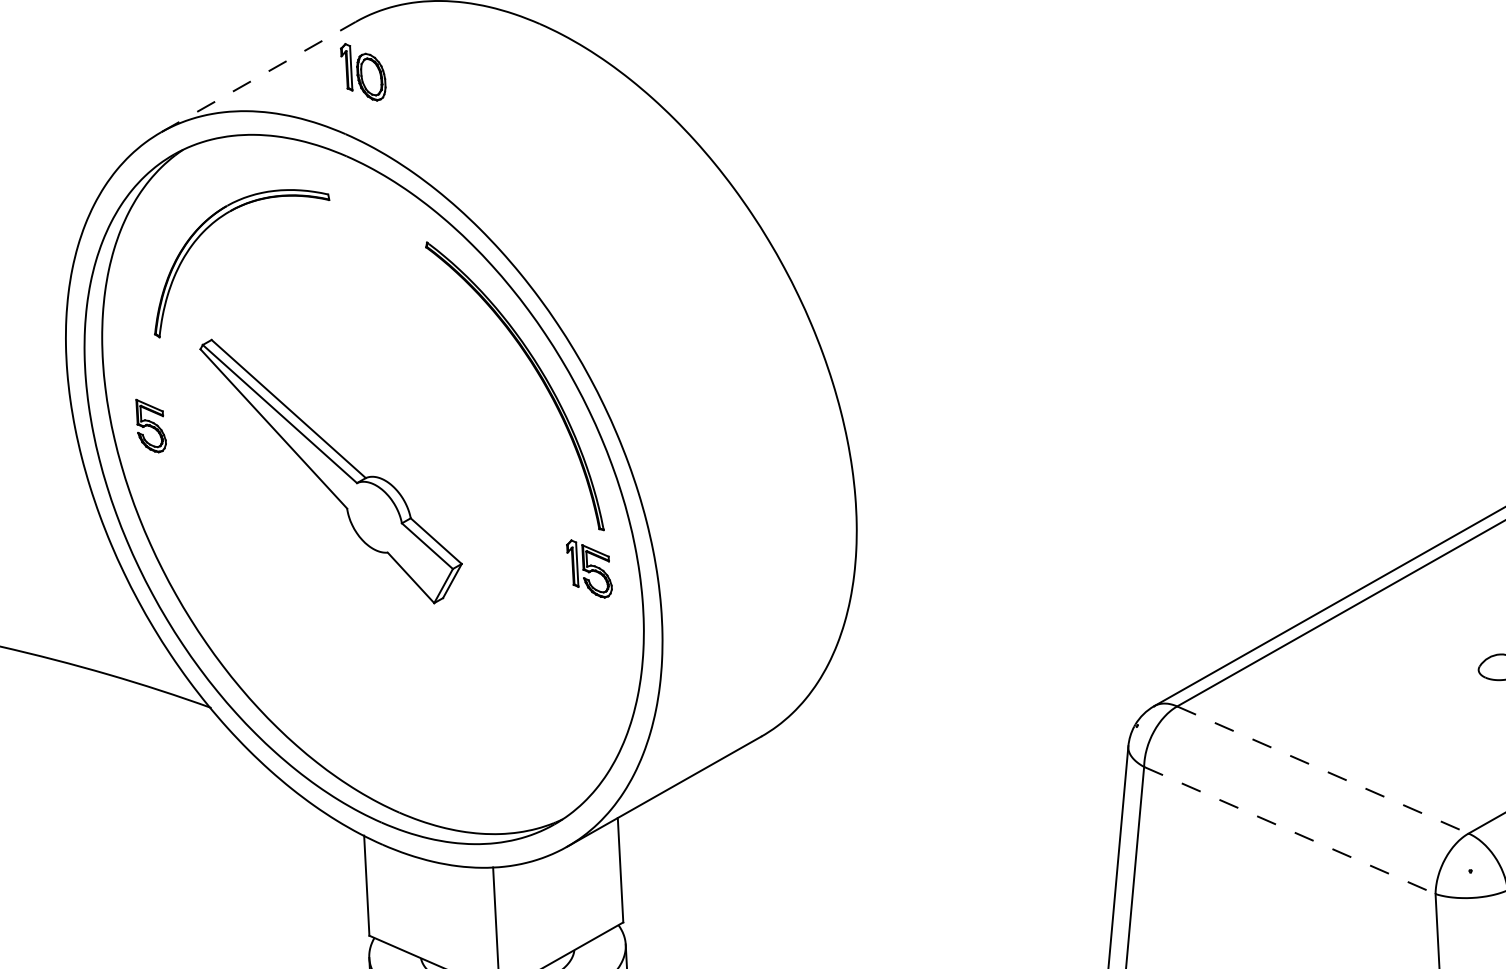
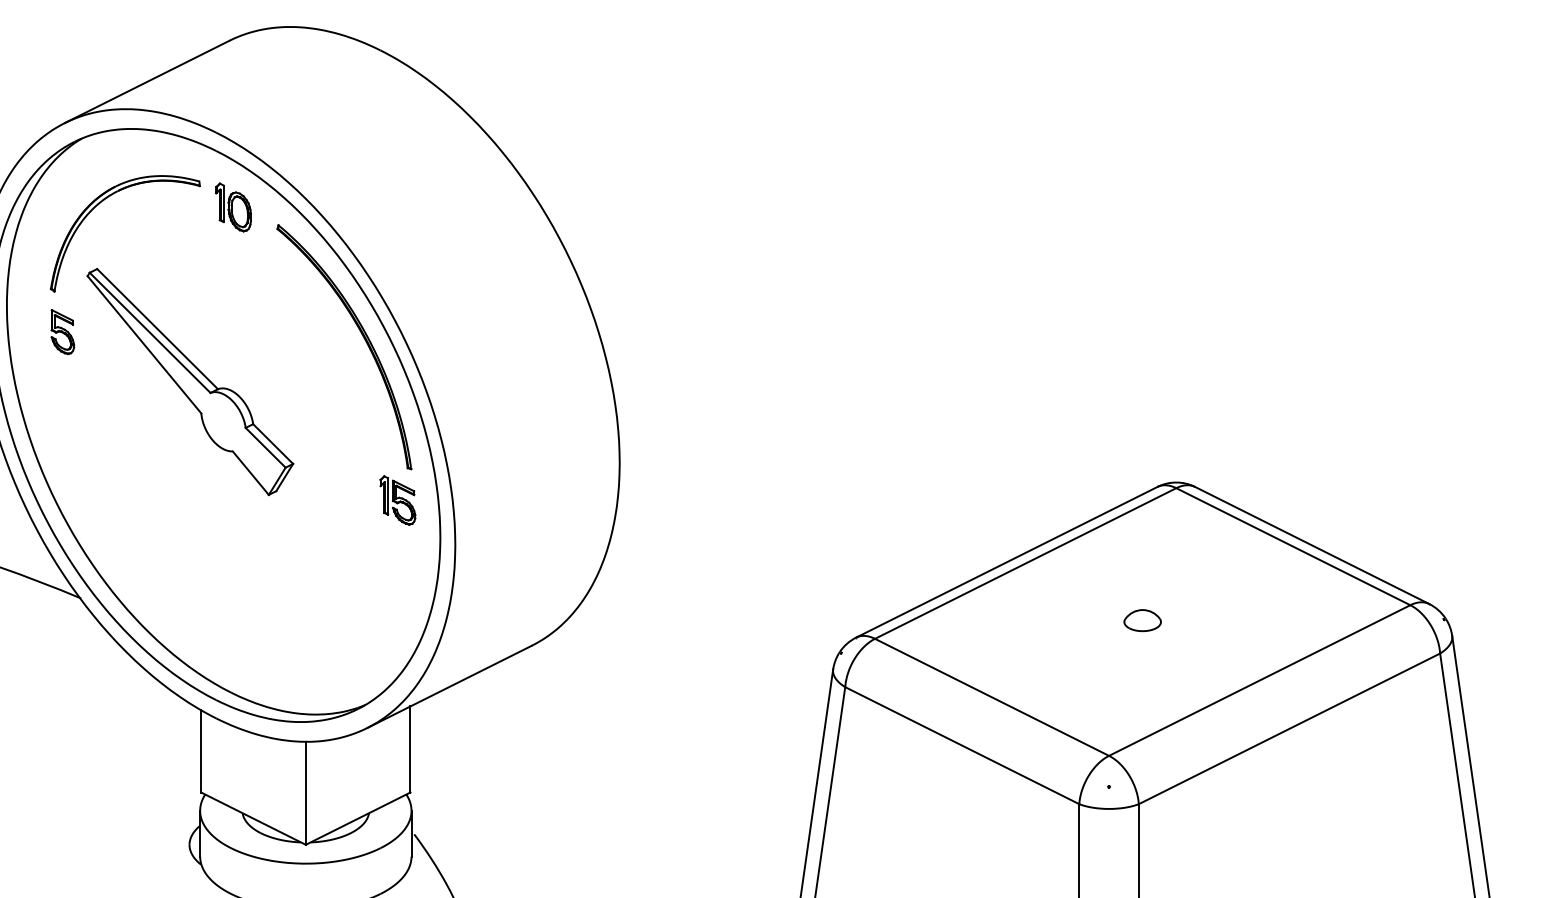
part: (363, 72) -> (233, 207), moved
line: (259, 76) -> (147, 81), dashed -> solid
part: (150, 426) -> (62, 332), moved
part: (331, 470) -> (190, 381), moved
line: (1323, 770) -> (992, 697), dashed -> solid
line: (1290, 830) -> (962, 745), dashed -> solid

